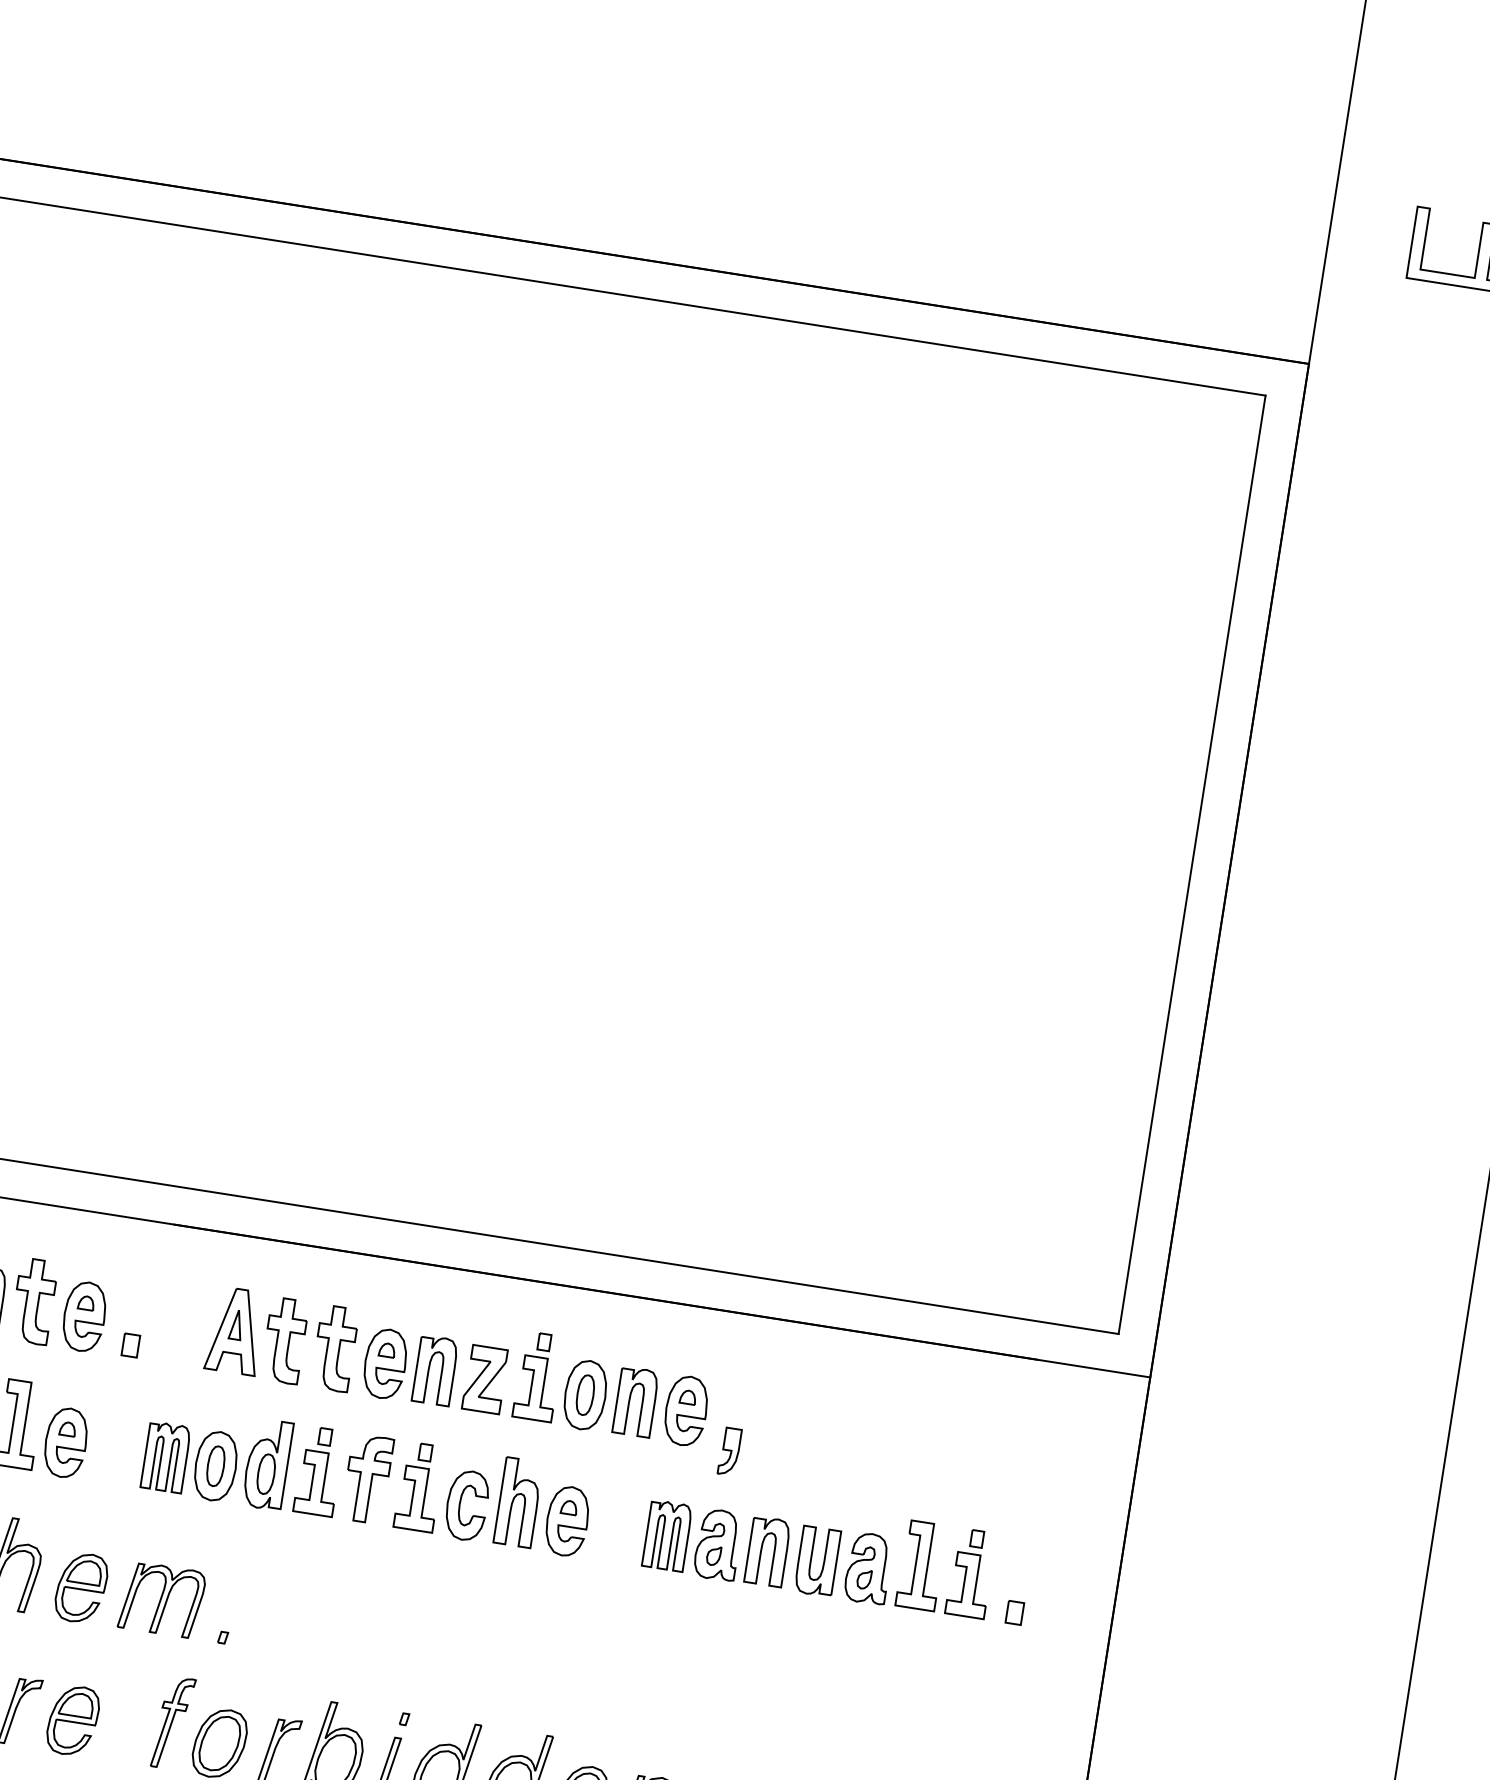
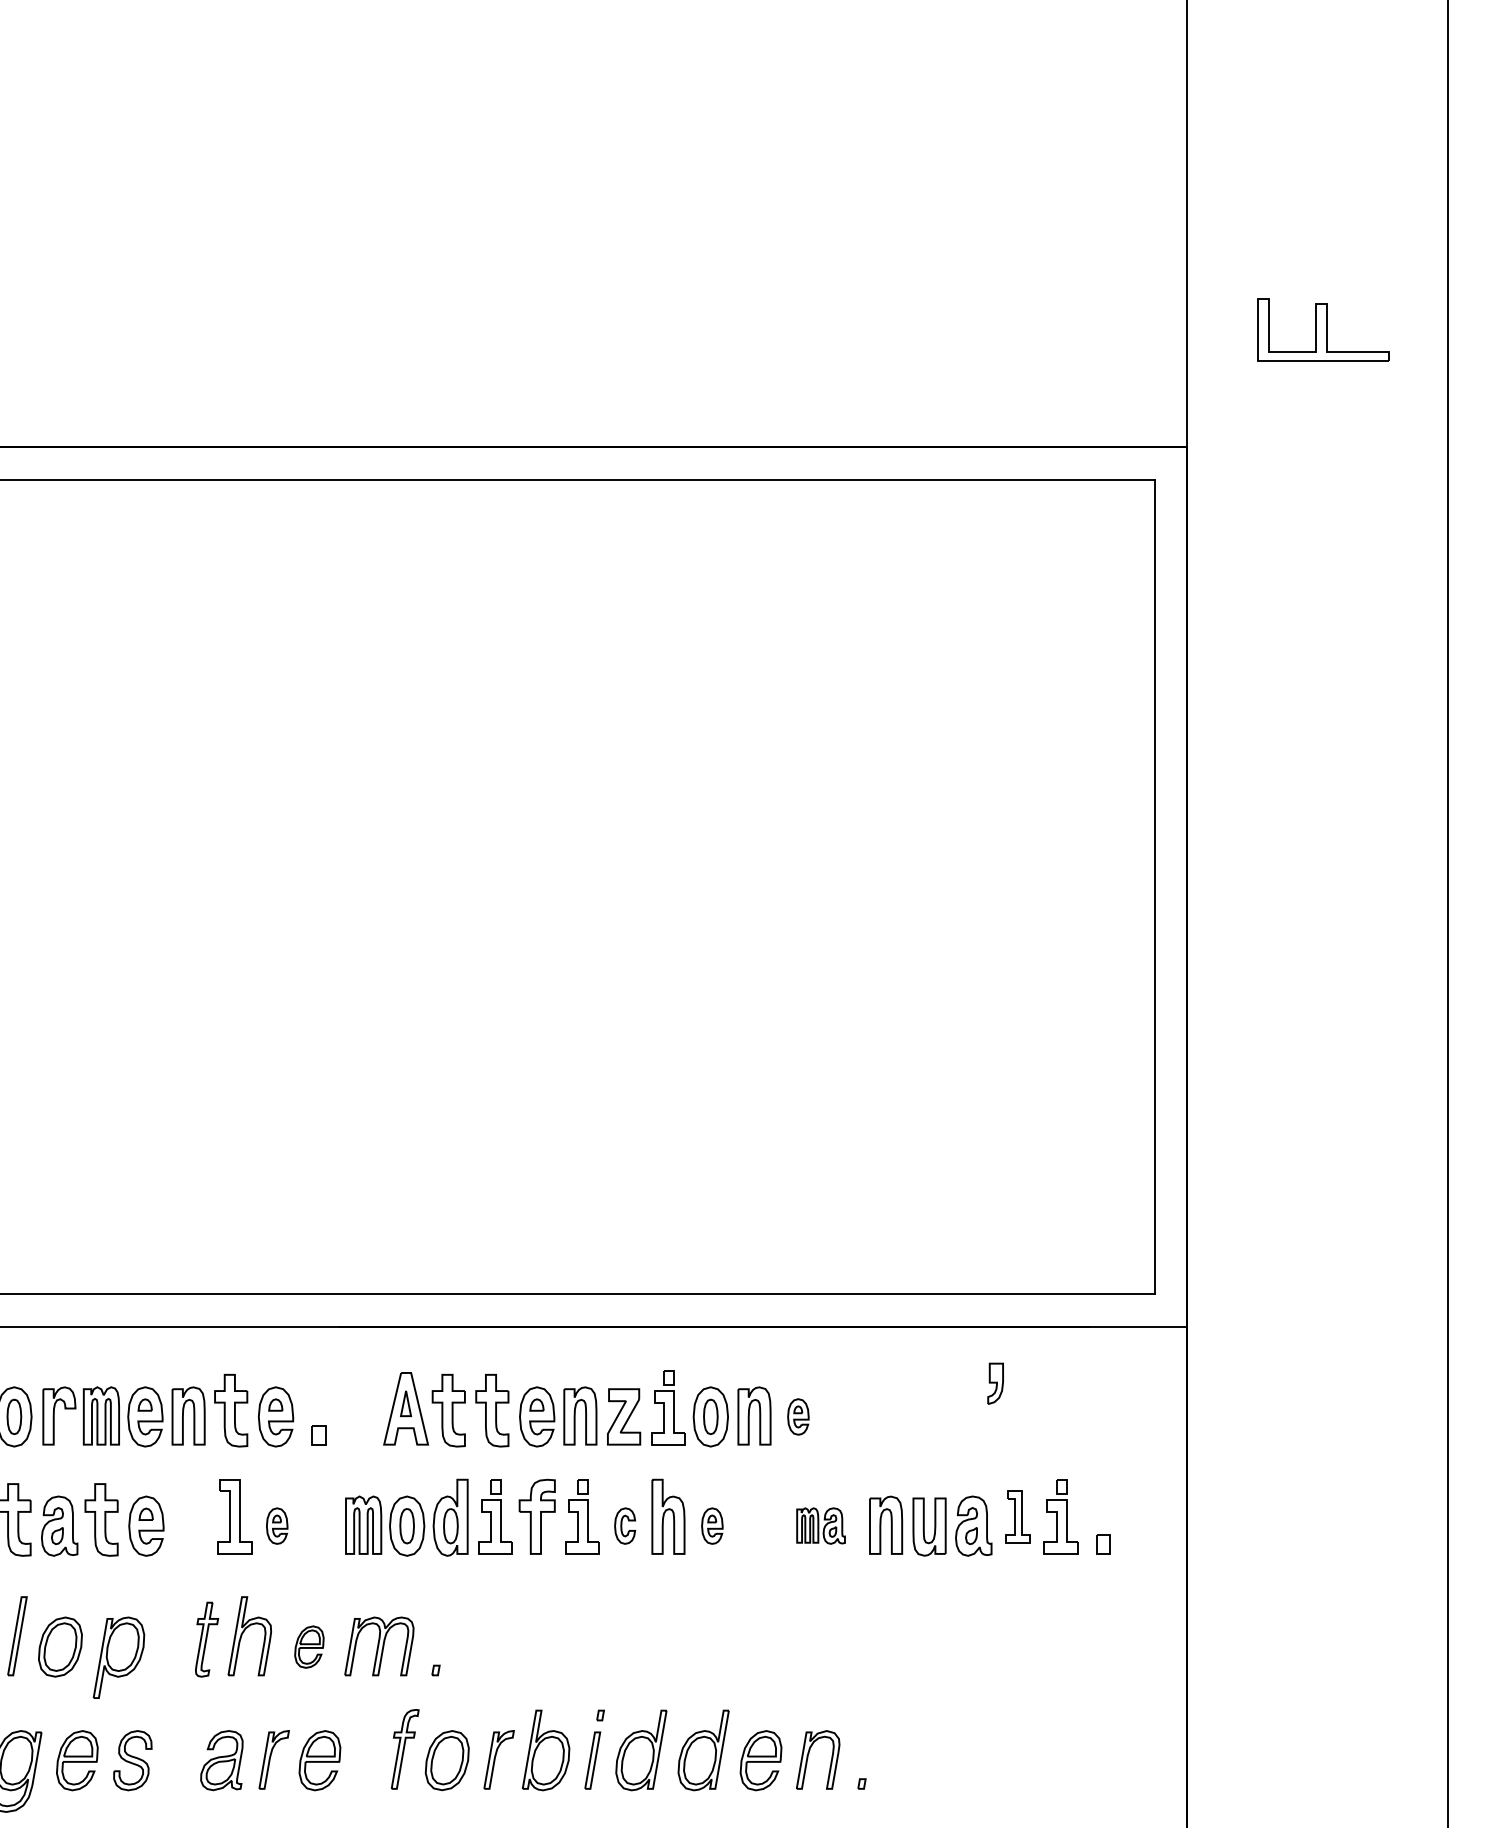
part: (686, 1410) -> (798, 1416), size x0.6
part: (66, 1442) -> (277, 1525), size x0.6
part: (729, 1451) -> (995, 1383), moved
part: (466, 1504) -> (624, 1525), size x0.6
part: (567, 1520) -> (712, 1525), size x0.6
part: (692, 1540) -> (820, 1525), size x0.6
part: (920, 1565) -> (1017, 1516), size x0.7
part: (81, 1587) -> (309, 1646), size x0.7

